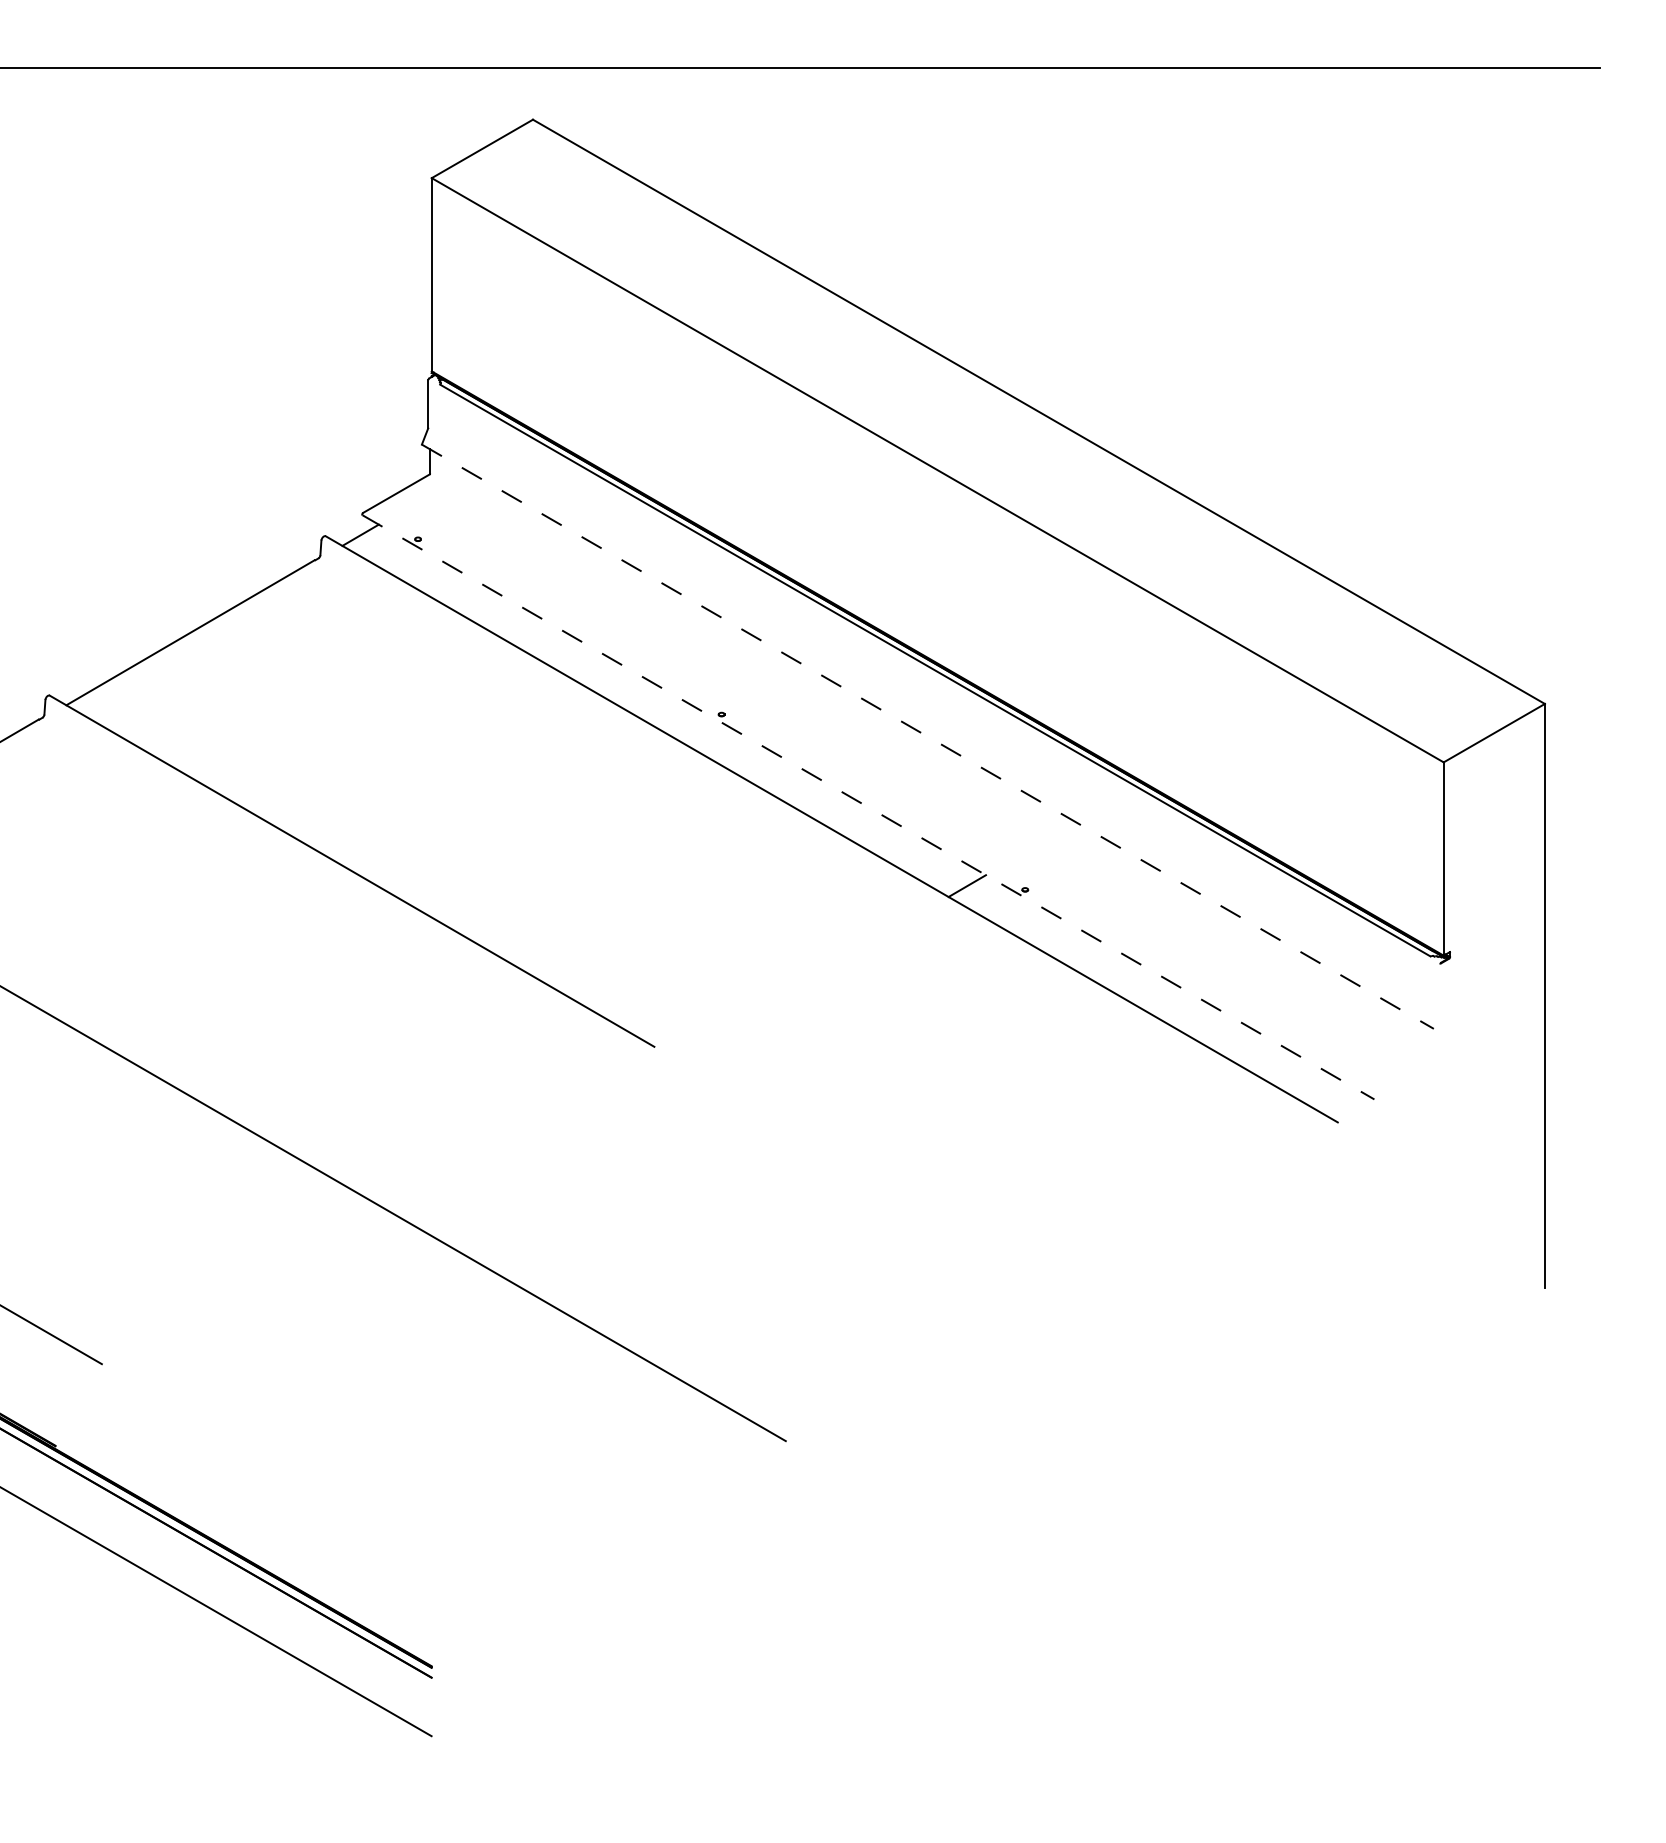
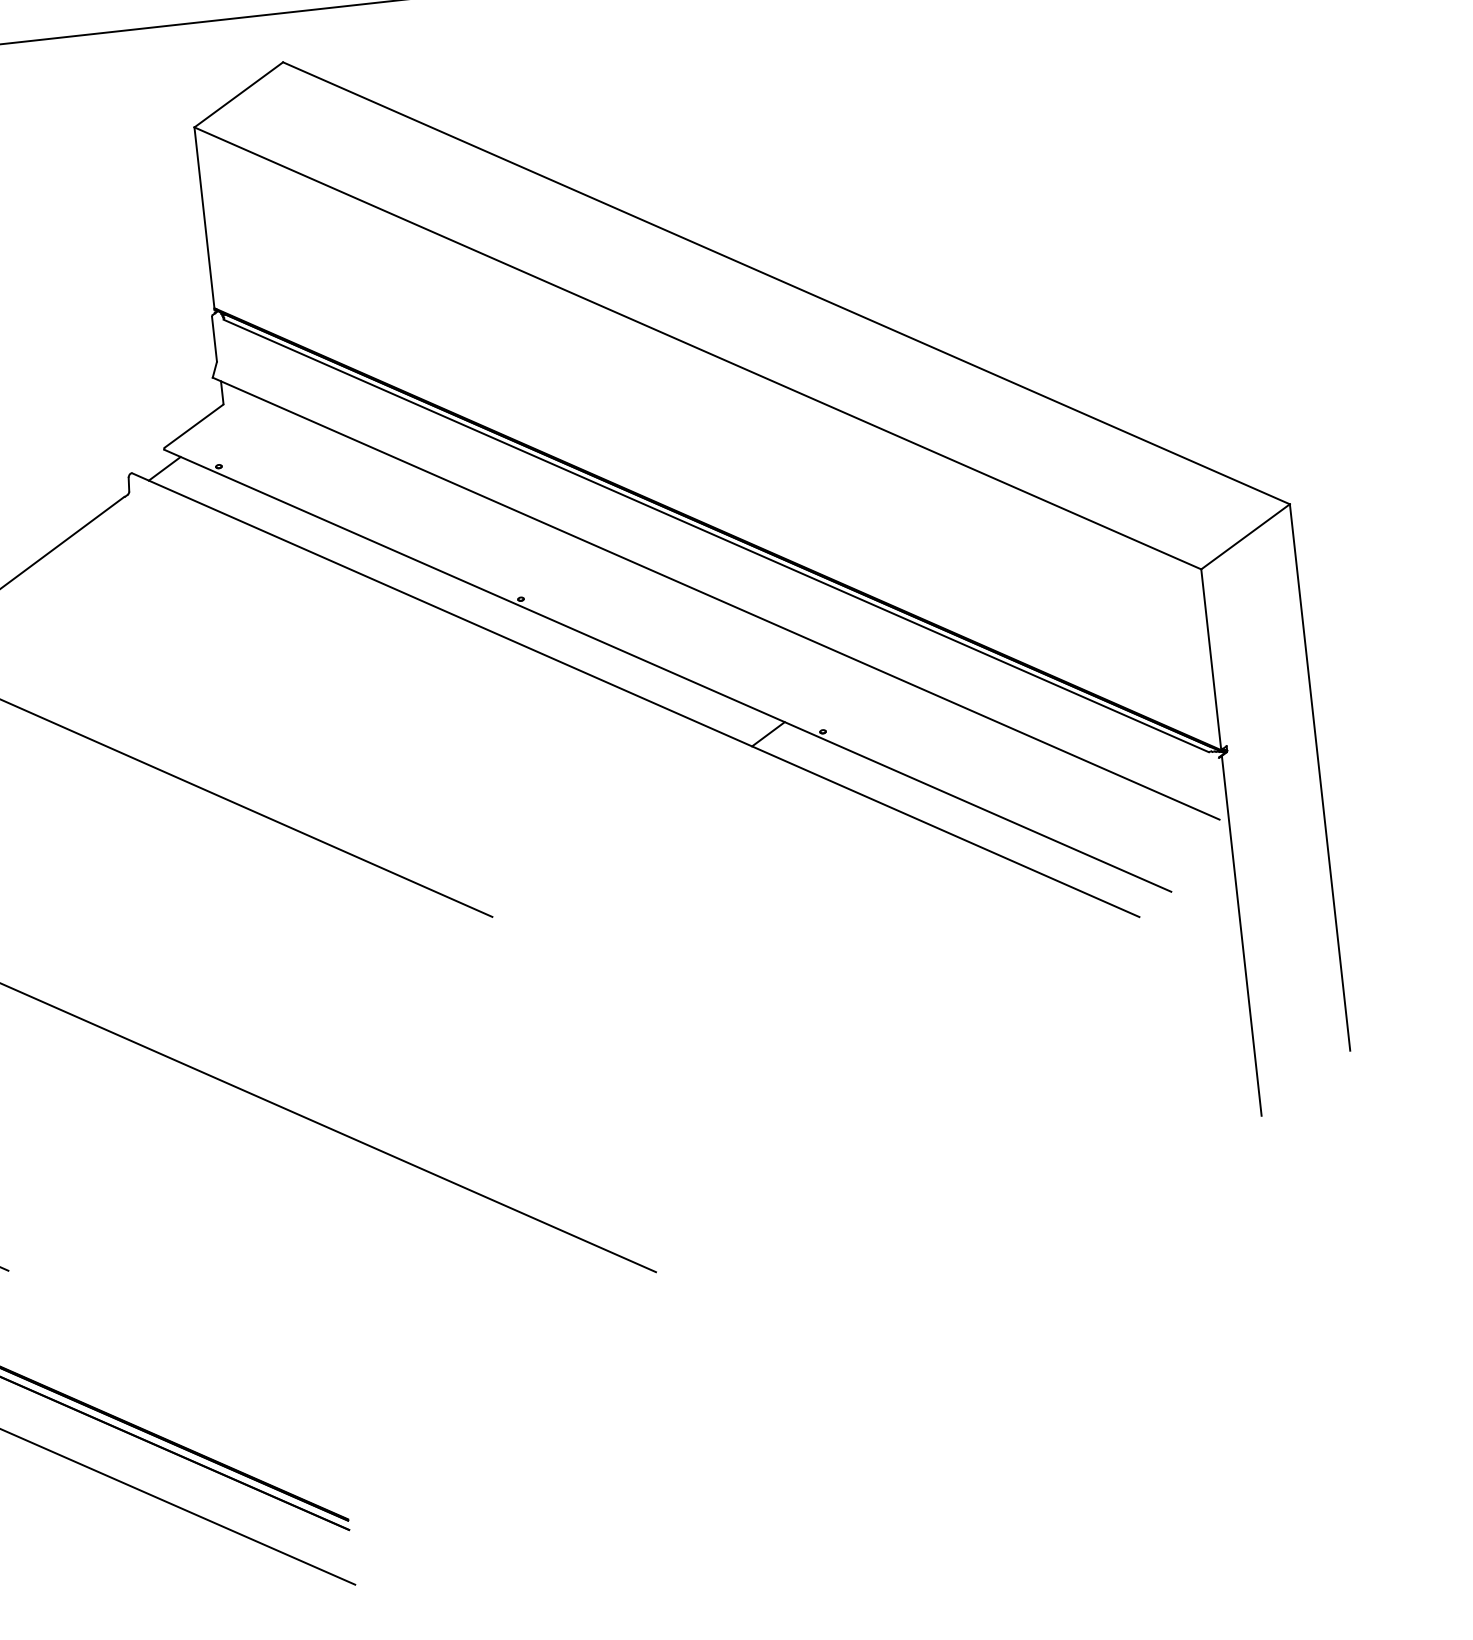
line: (928, 737) -> (716, 599), dashed -> solid
line: (868, 807) -> (667, 670), dashed -> solid
line: (1443, 1153) -> (1241, 935), added

